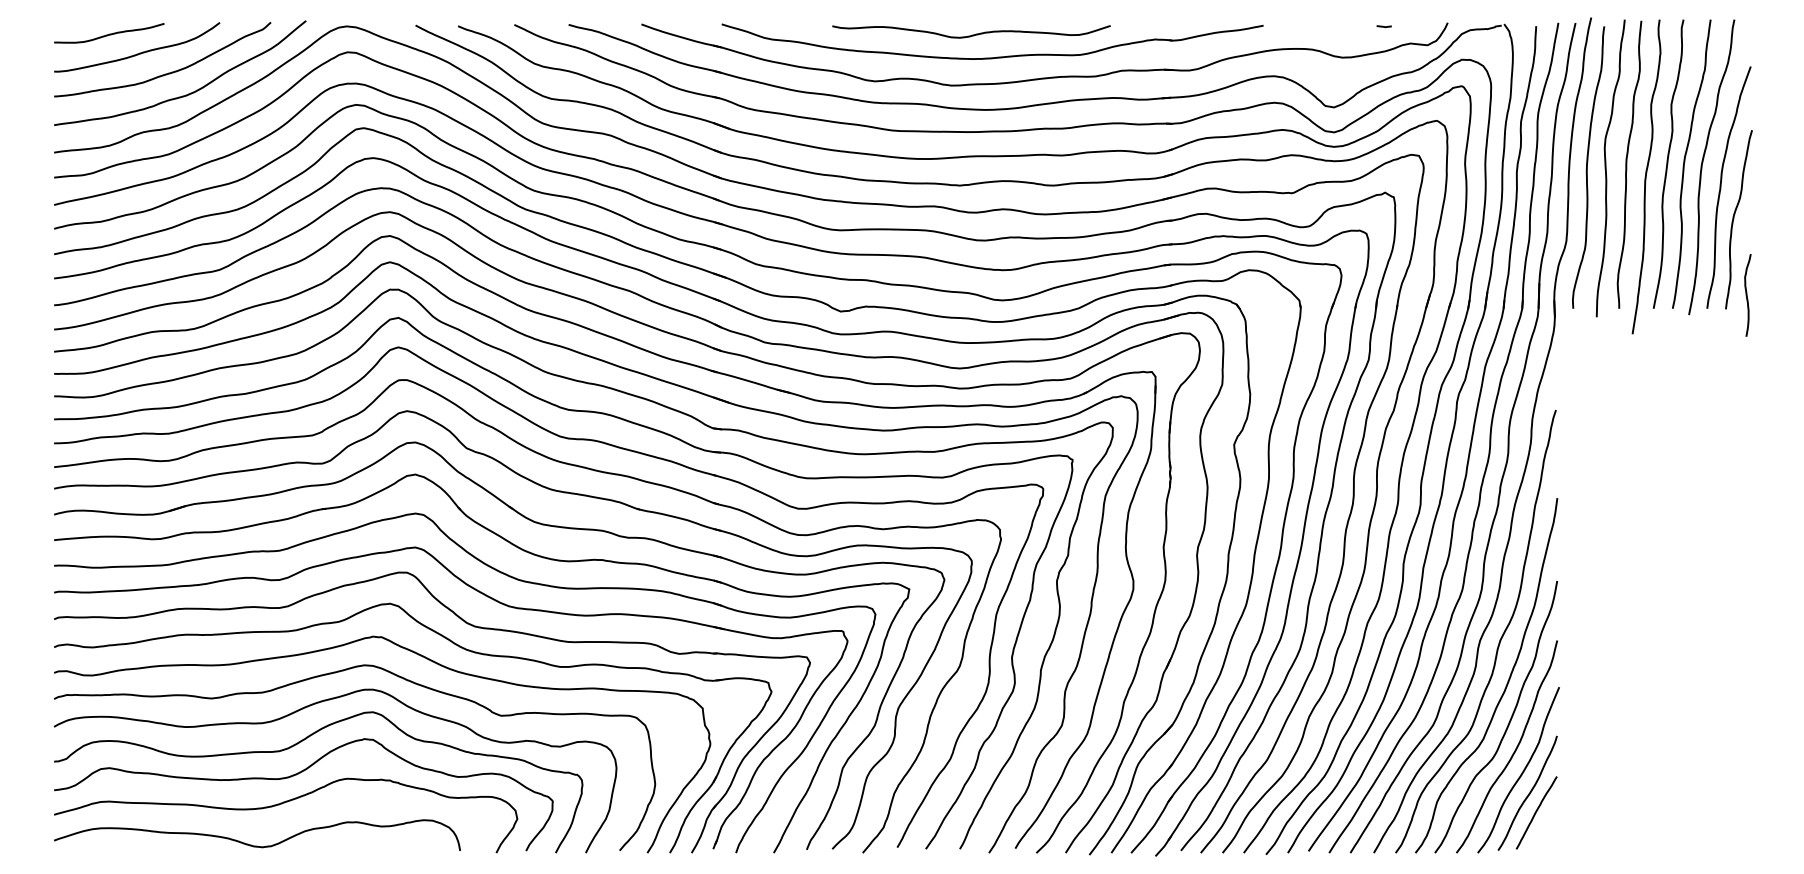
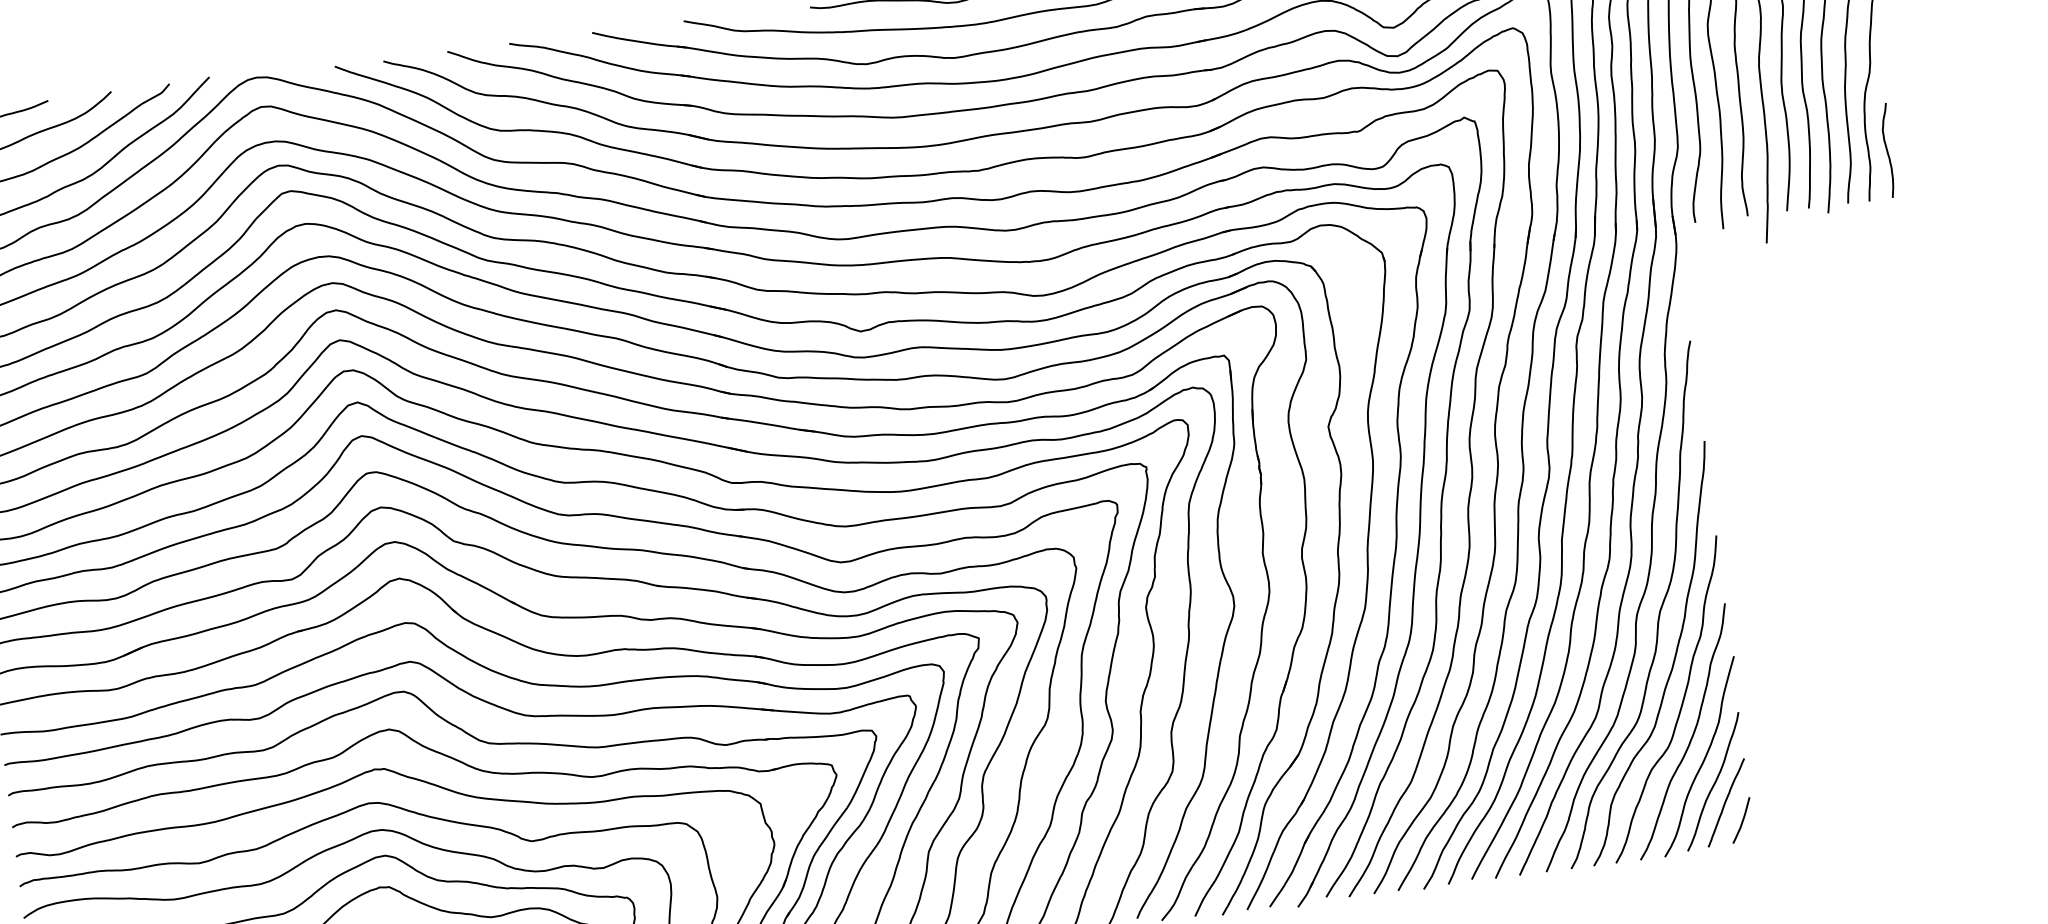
curve: (1747, 295) -> (1888, 150), moved
curve: (1548, 829) -> (1742, 820), added

